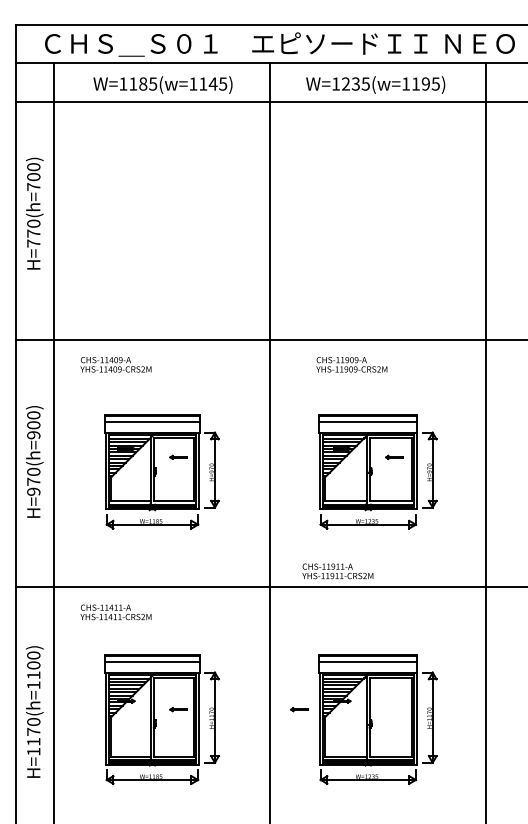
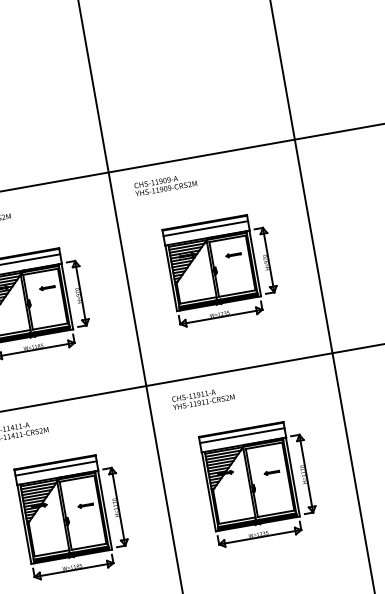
text: (351, 364) -> (165, 184), moved
text: (337, 571) -> (202, 398), moved
part: (299, 709) -> (272, 472), moved

